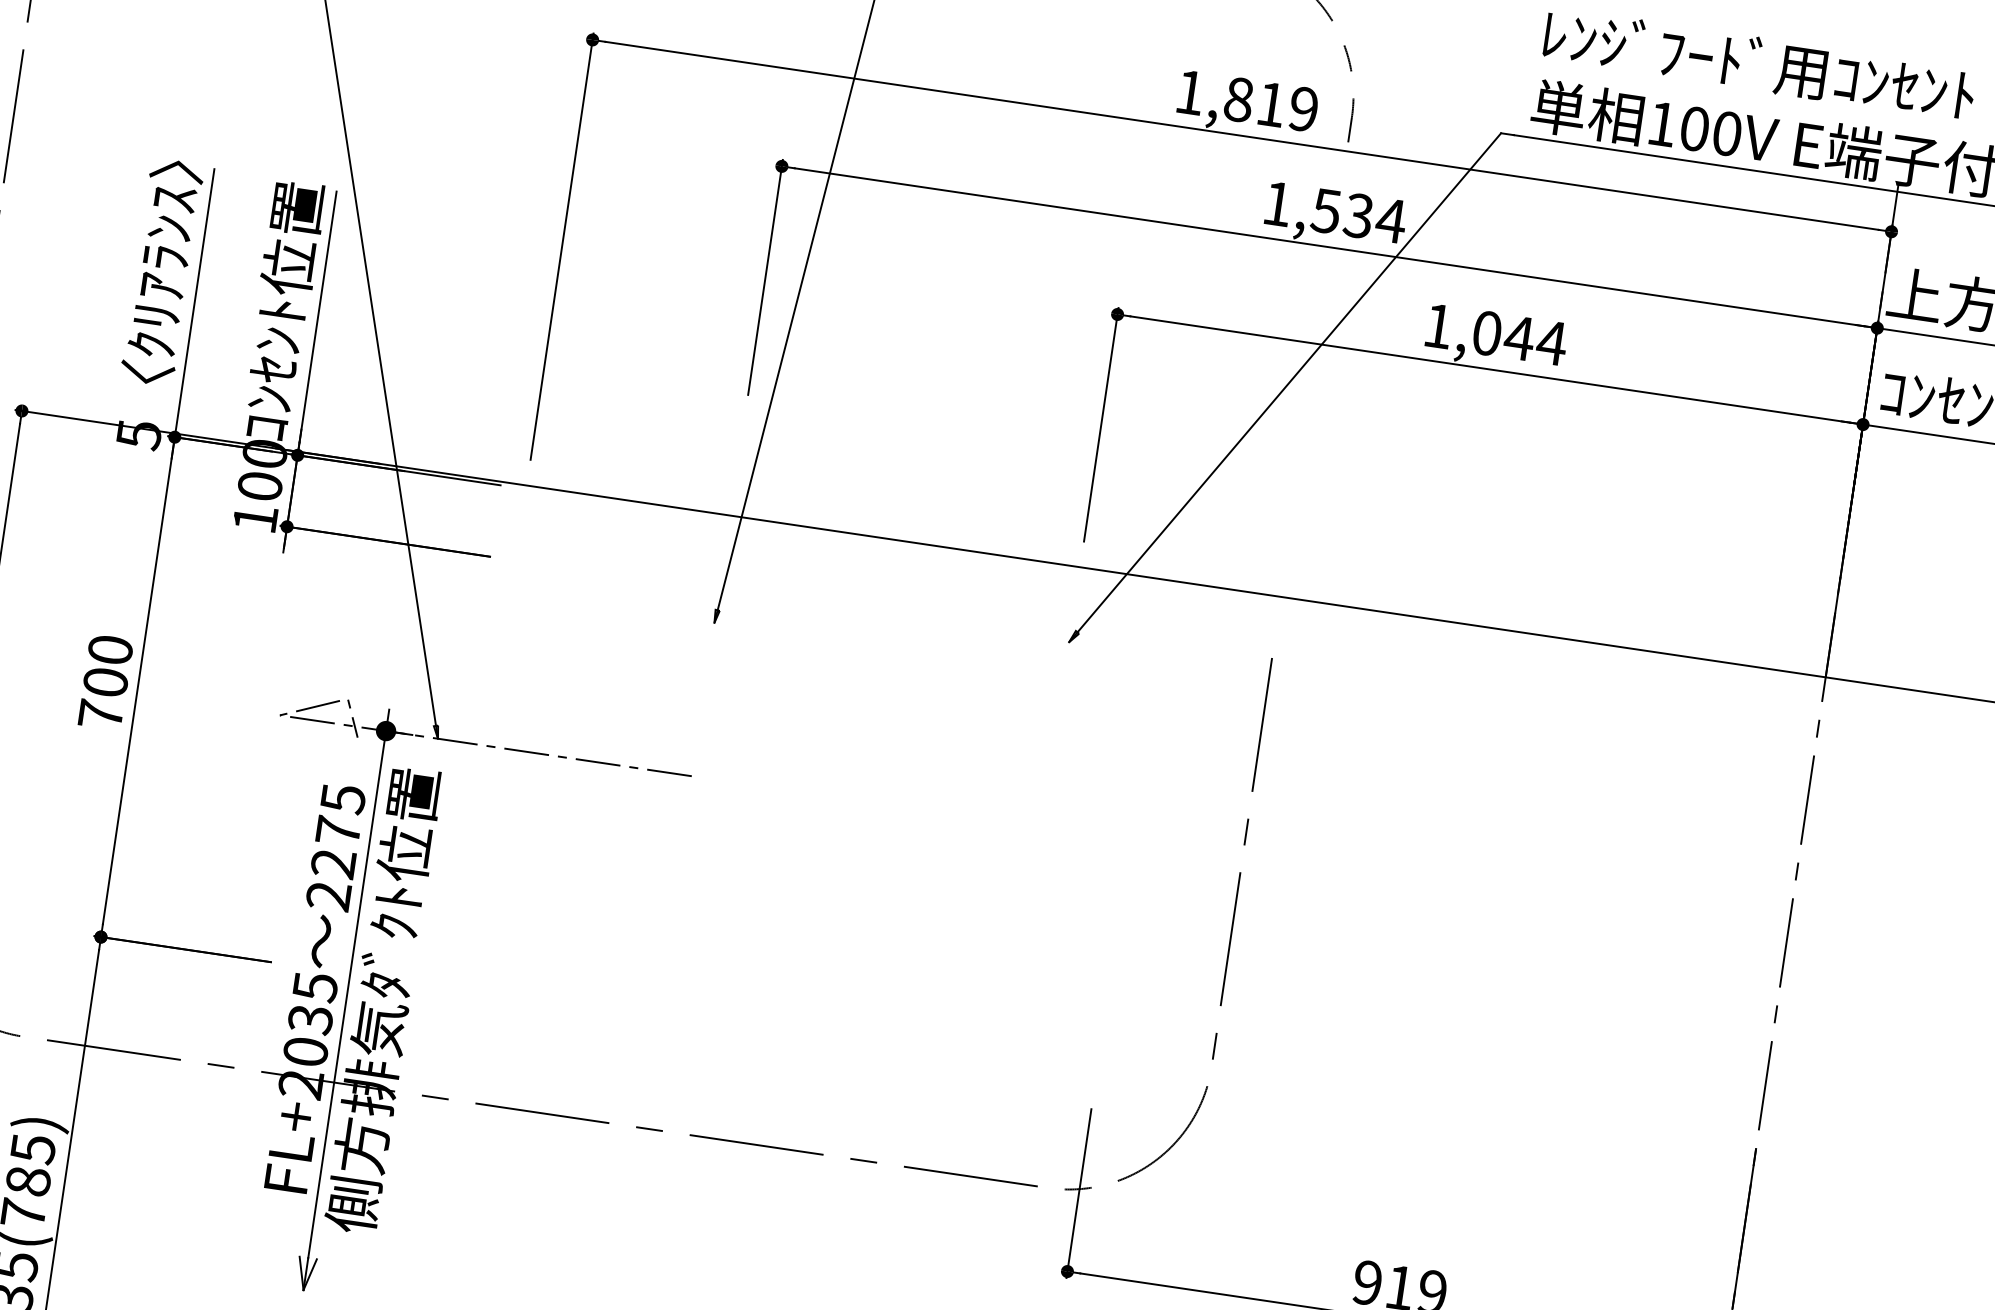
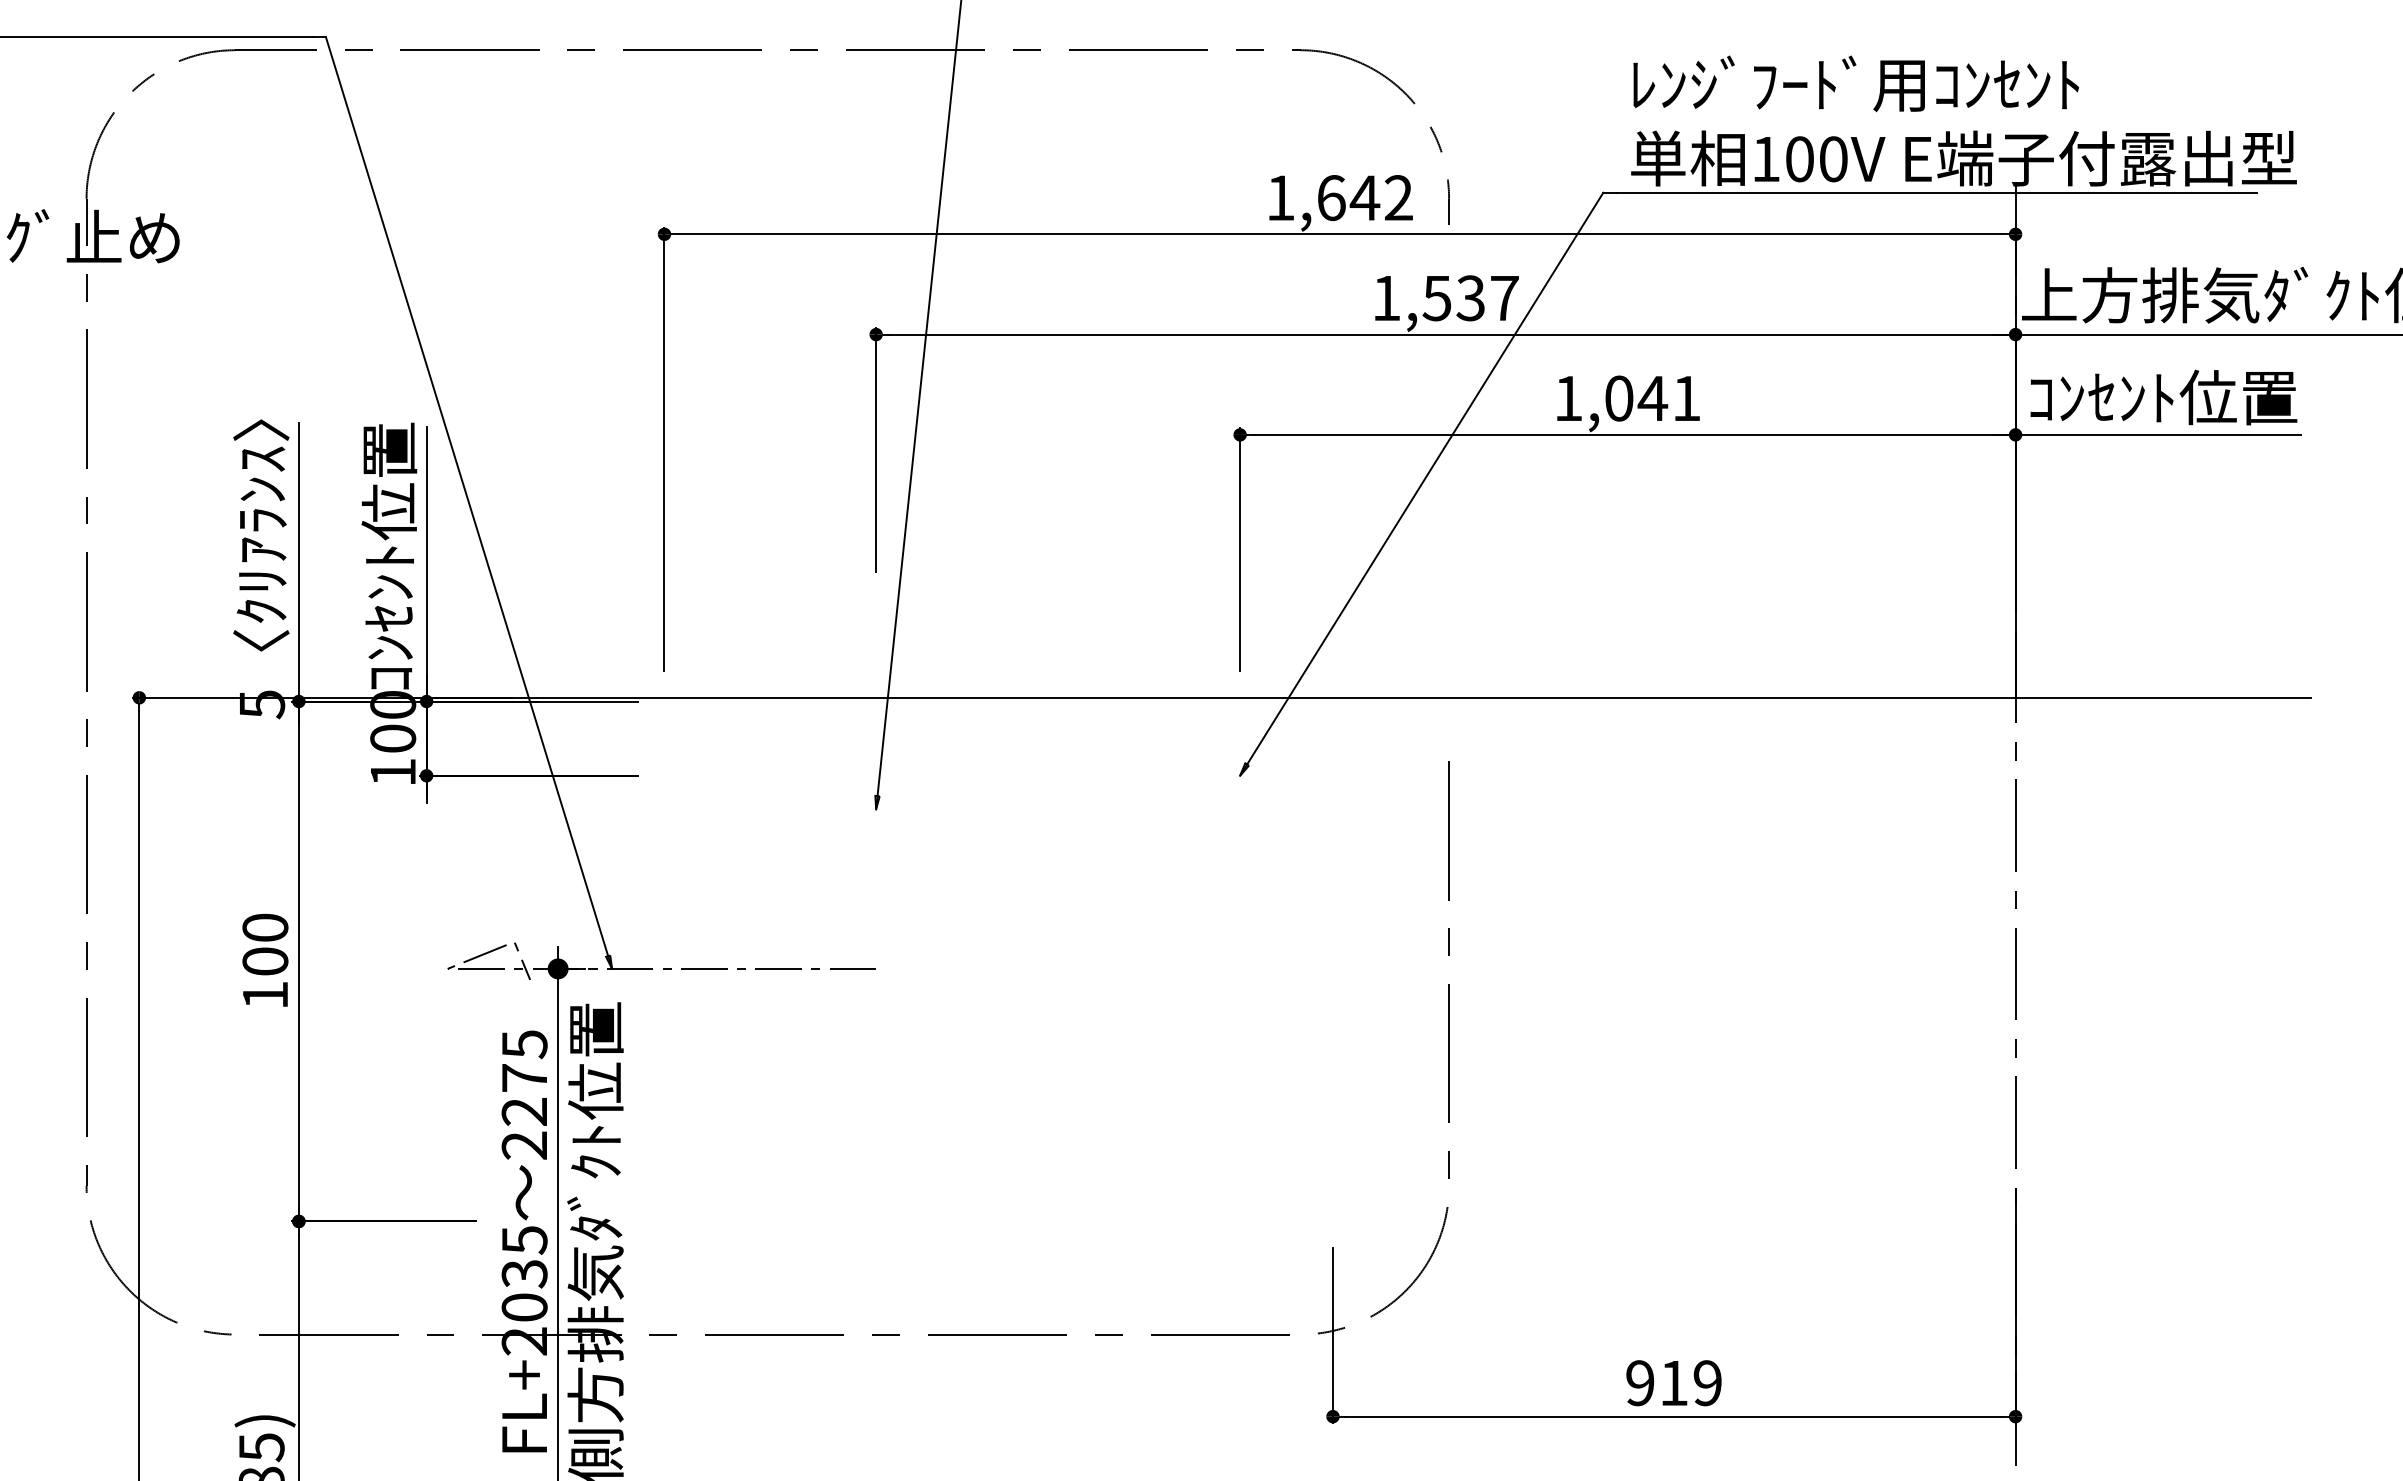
text: (1270, 104) -> (1364, 198), 1,819 -> 1,642
text: (1391, 220) -> (1504, 298), 1,534 -> 1,537
text: (1551, 342) -> (1686, 398), 1,044 -> 1,041
text: (100, 715) -> (265, 995), 700 -> 100

